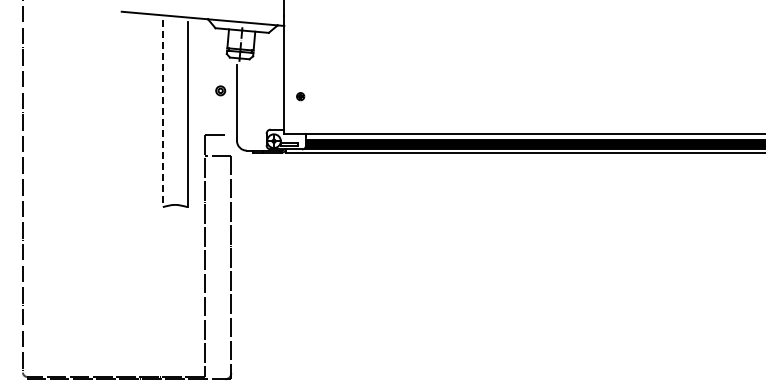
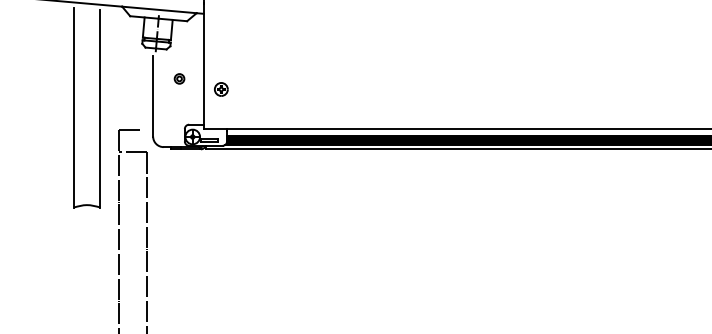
part: (220, 90) -> (179, 78), moved
part: (300, 96) -> (221, 89), size x1.67
line: (162, 114) -> (73, 108), dashed -> solid

